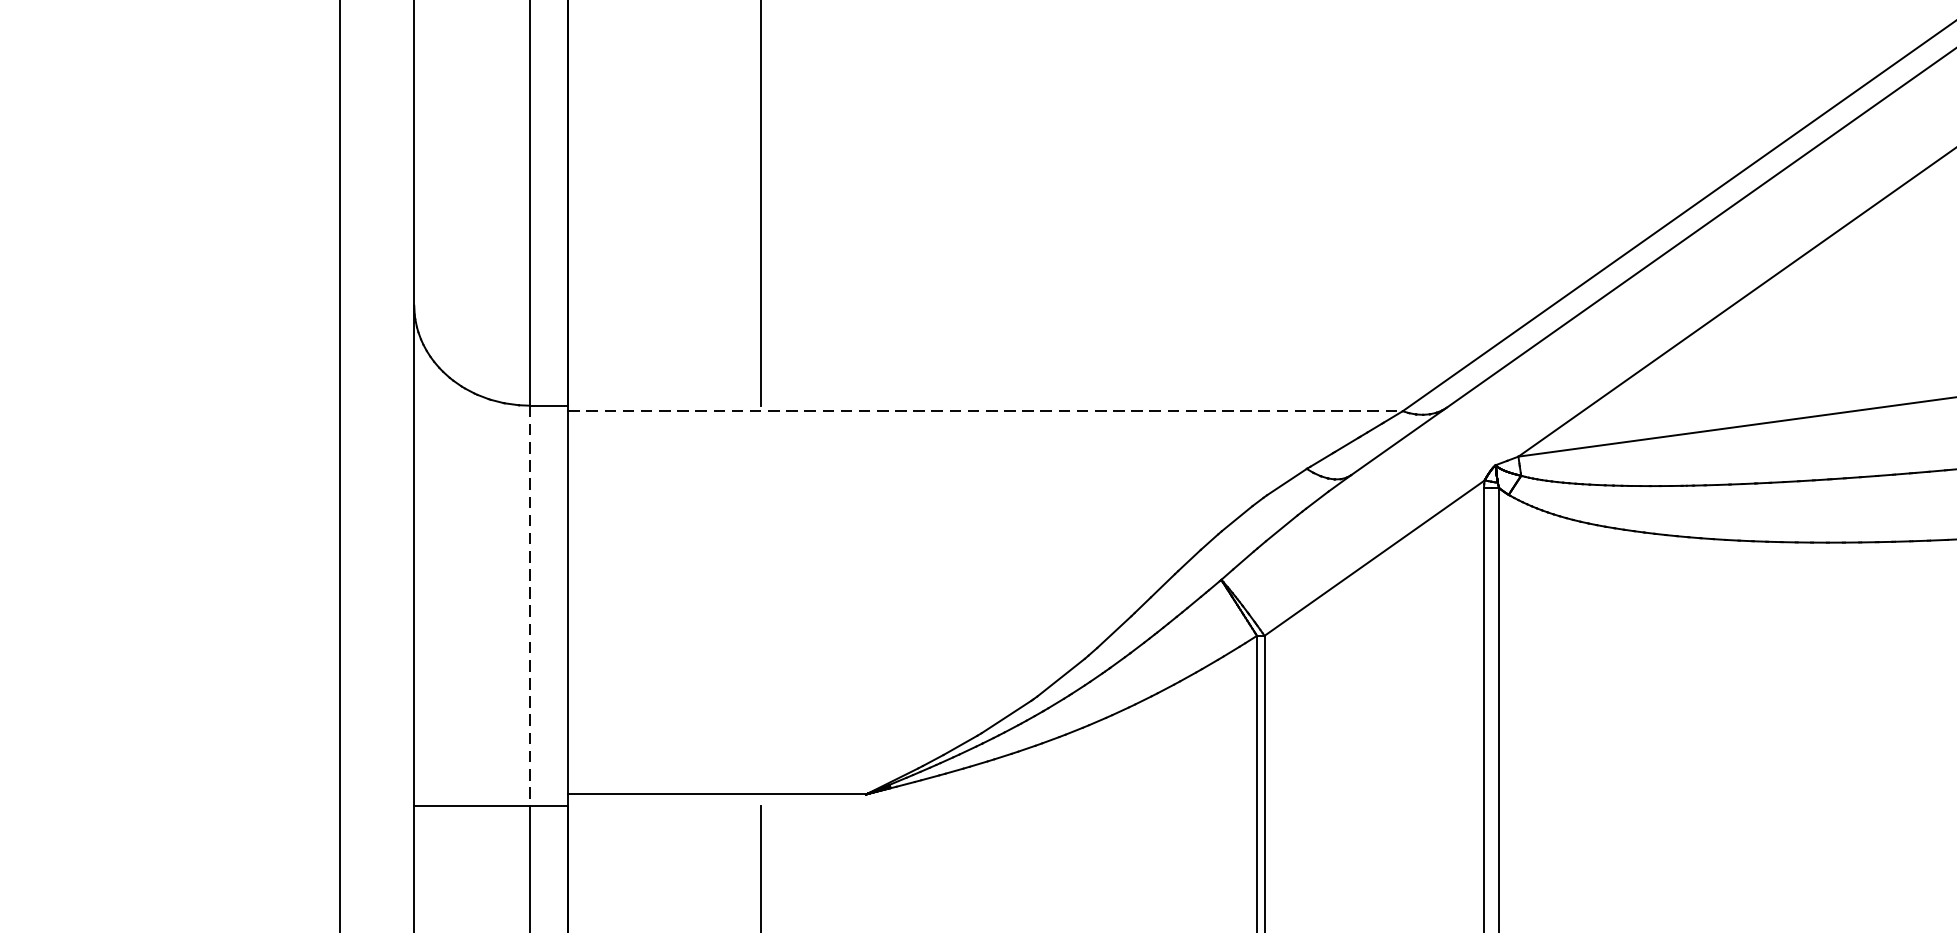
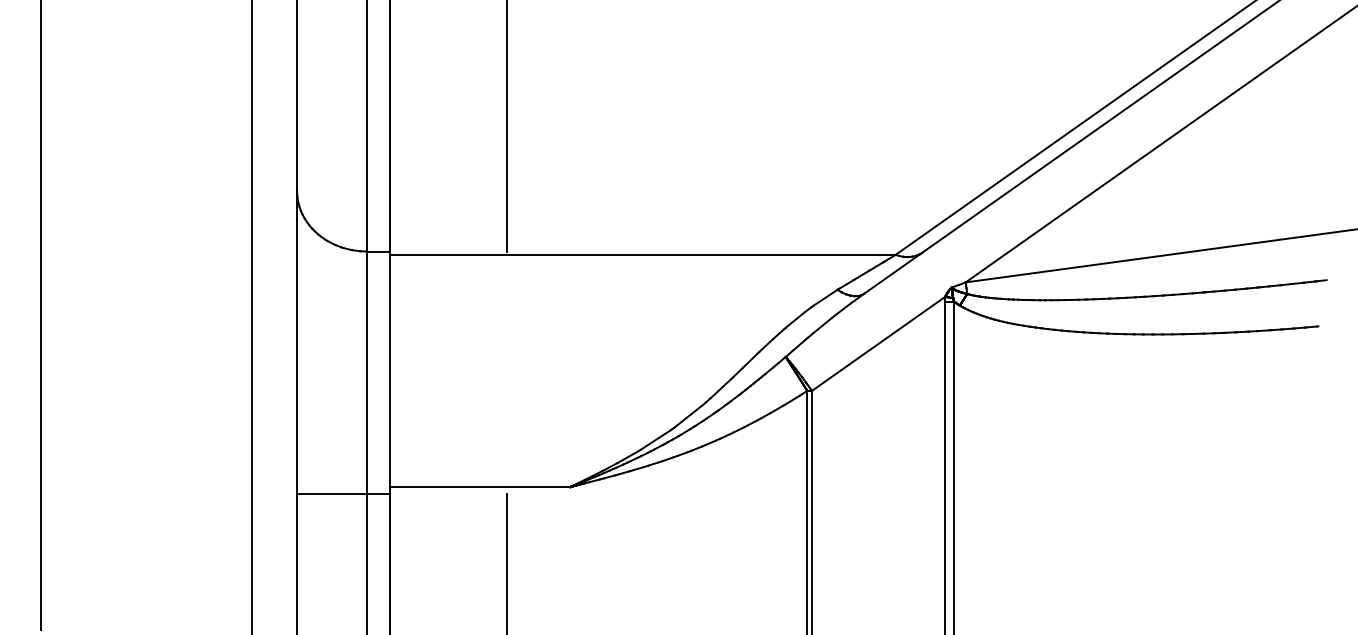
line: (984, 410) -> (642, 254), dashed -> solid
line: (528, 607) -> (366, 373), dashed -> solid

